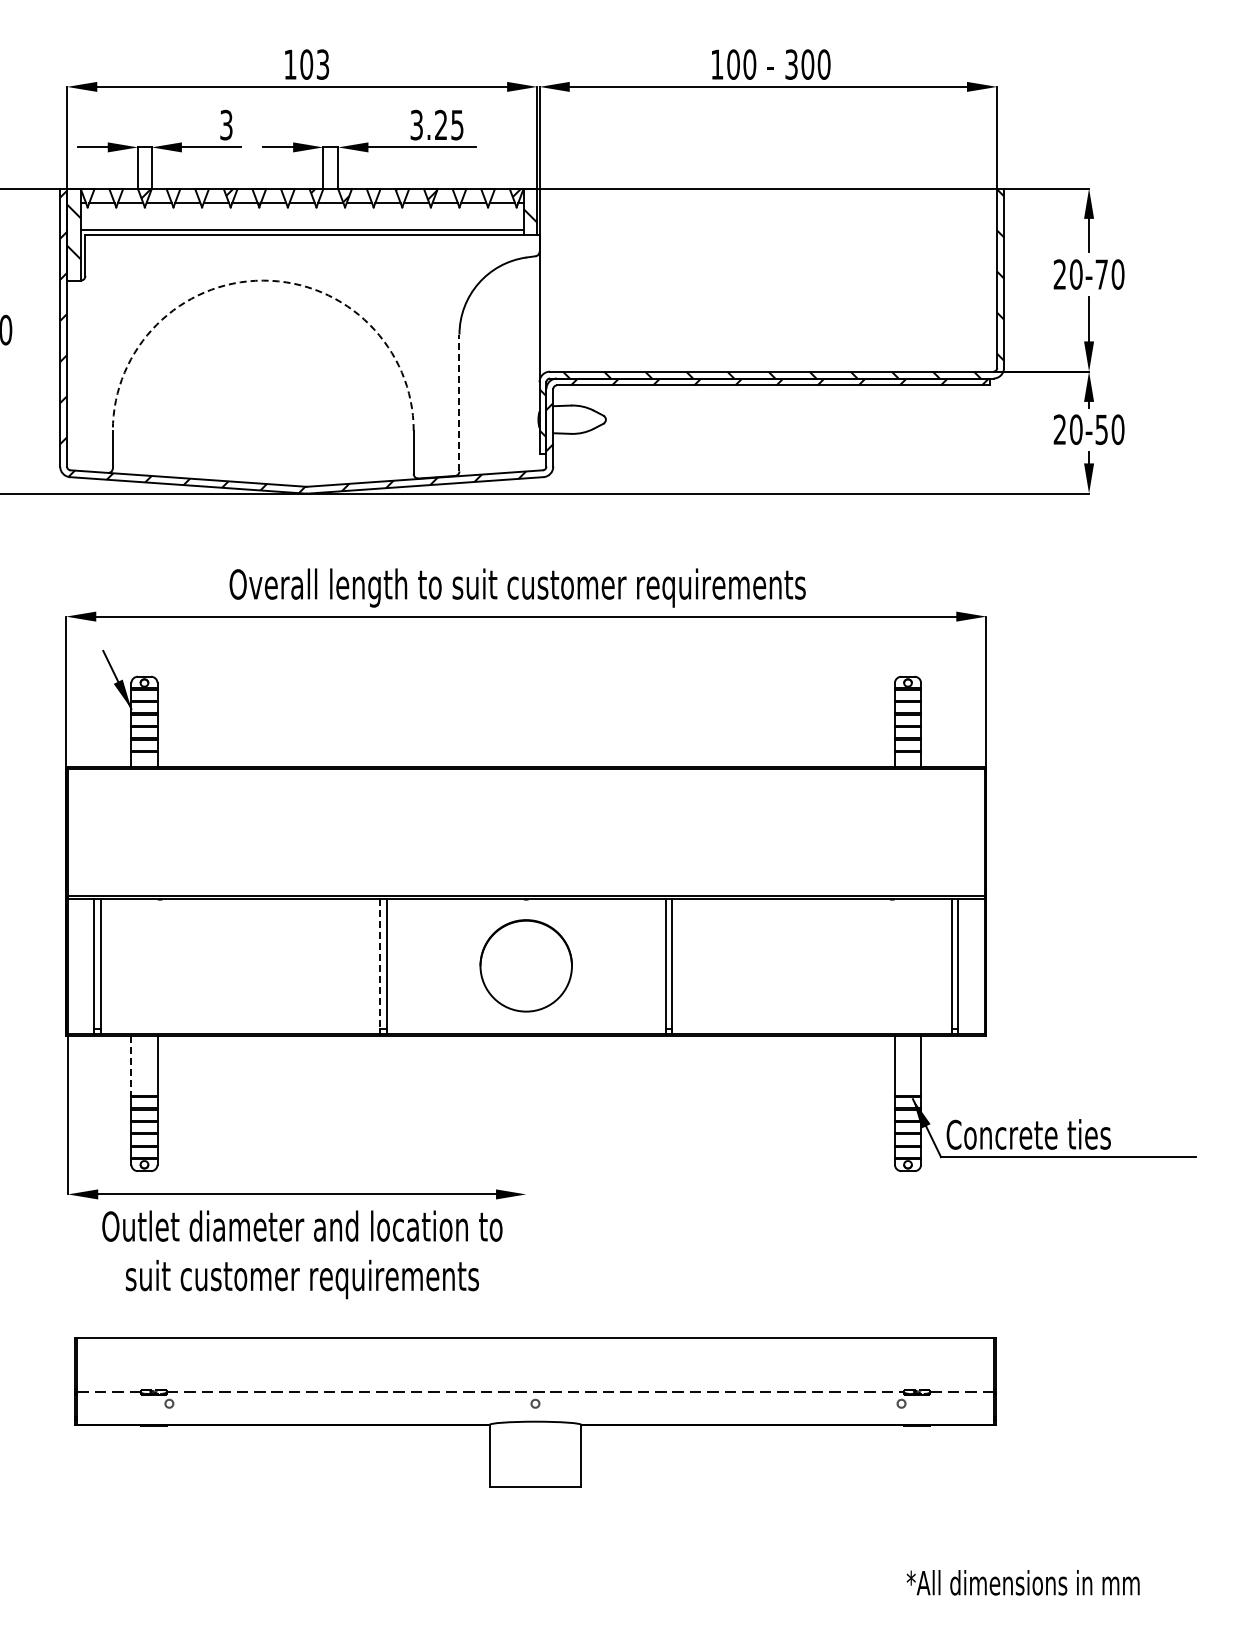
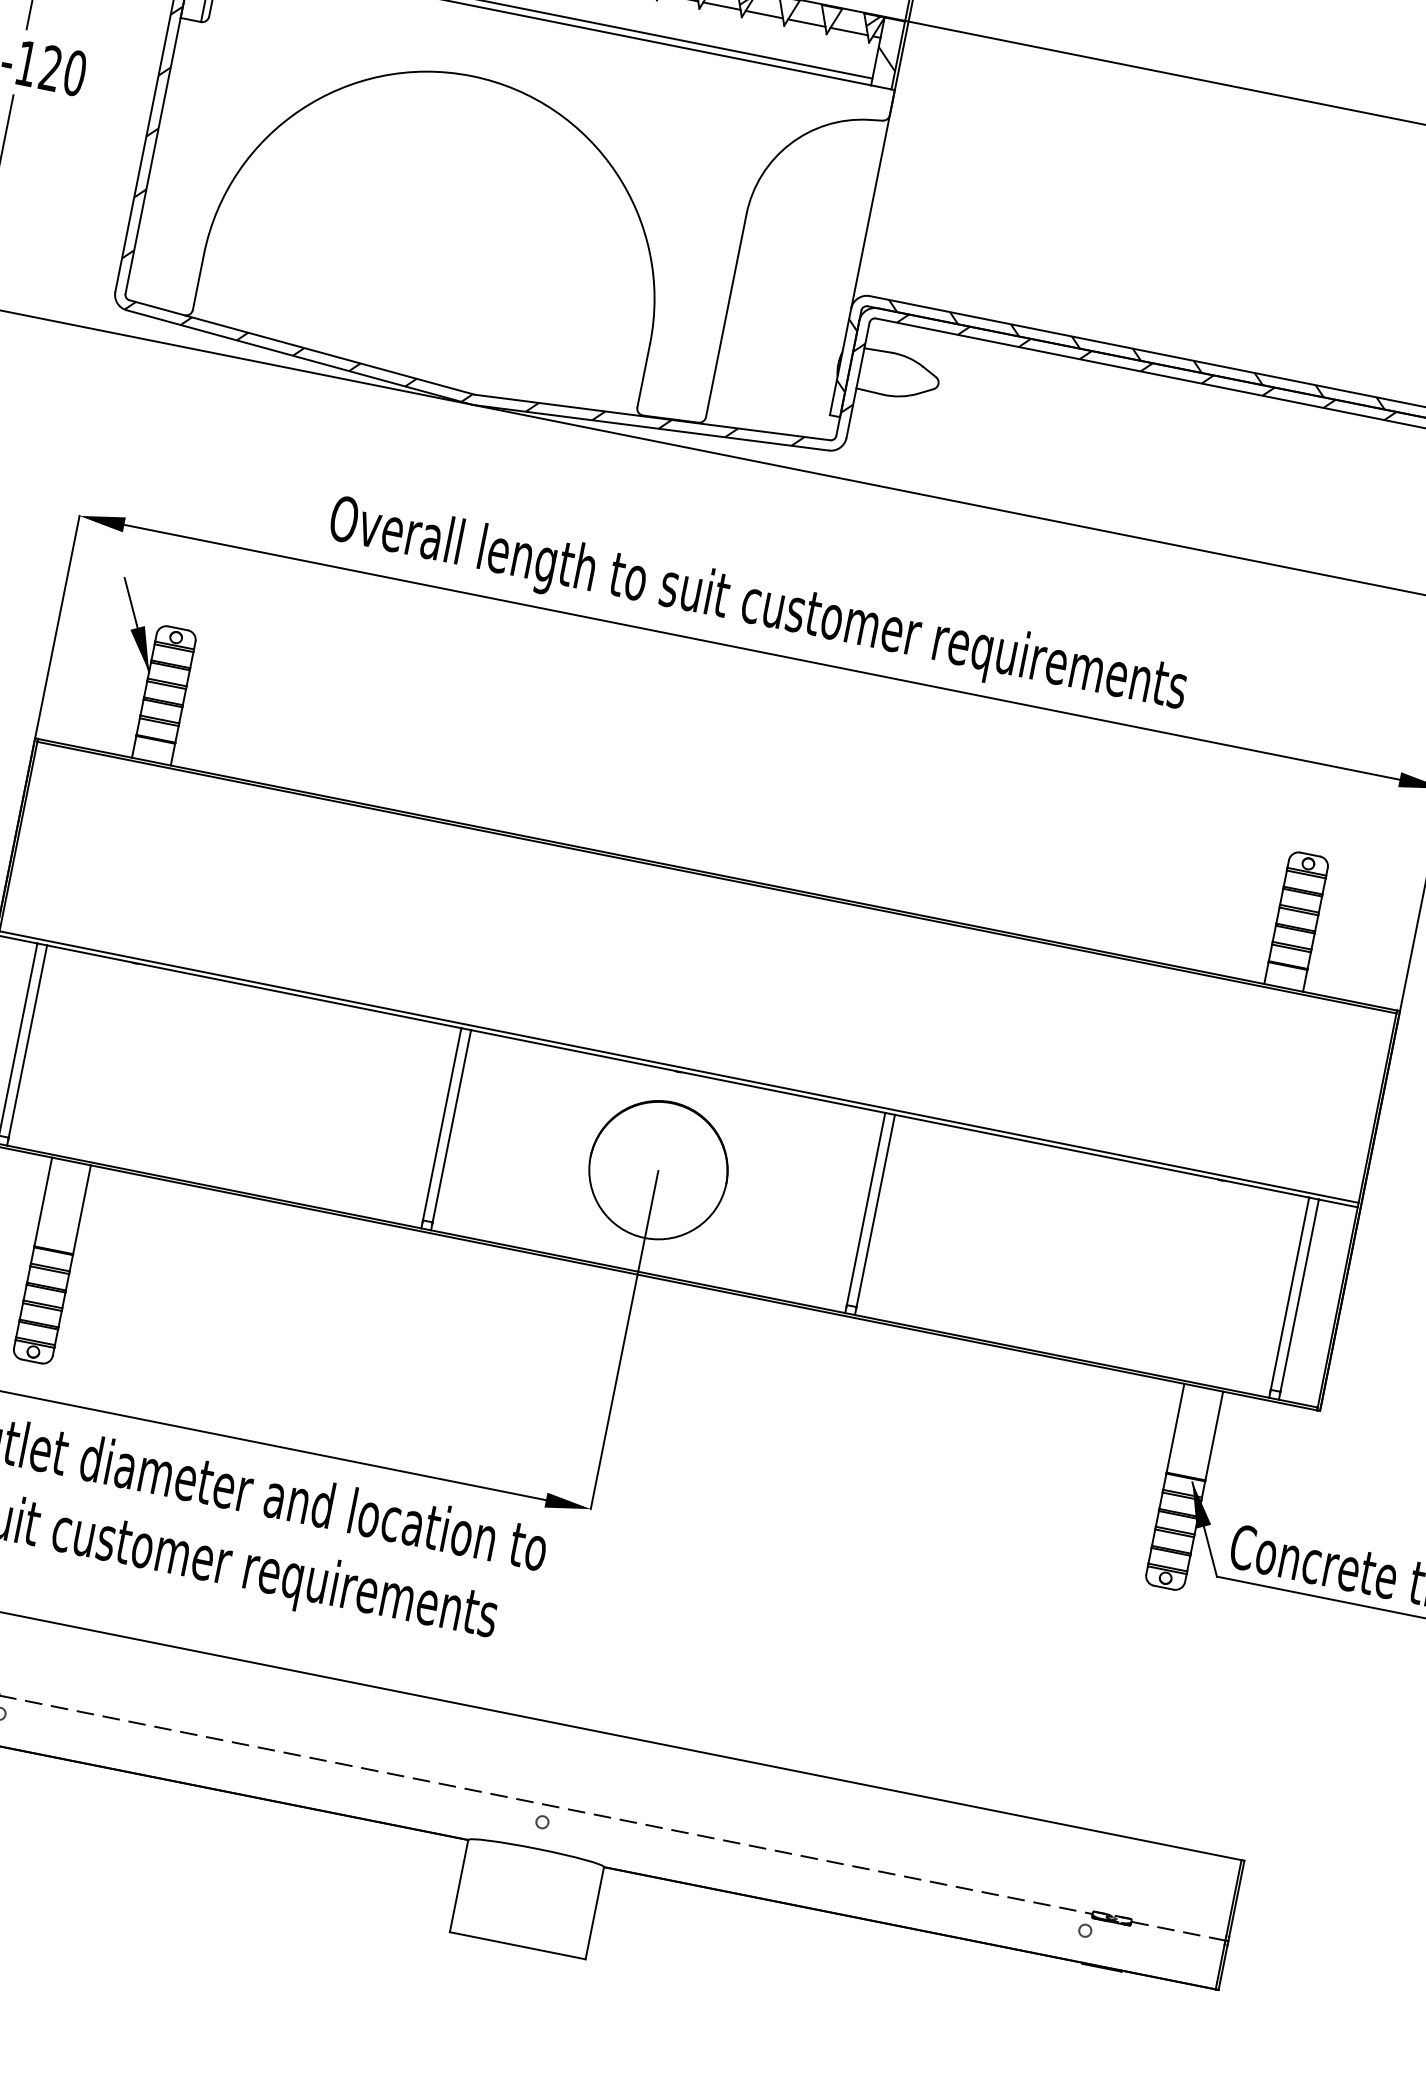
arc: (263, 280) -> (471, 75), dashed -> solid
line: (459, 402) -> (726, 314), dashed -> solid
line: (380, 964) -> (442, 1124), dashed -> solid
line: (131, 1066) -> (43, 1202), dashed -> solid
line: (526, 1080) -> (624, 1340), added

